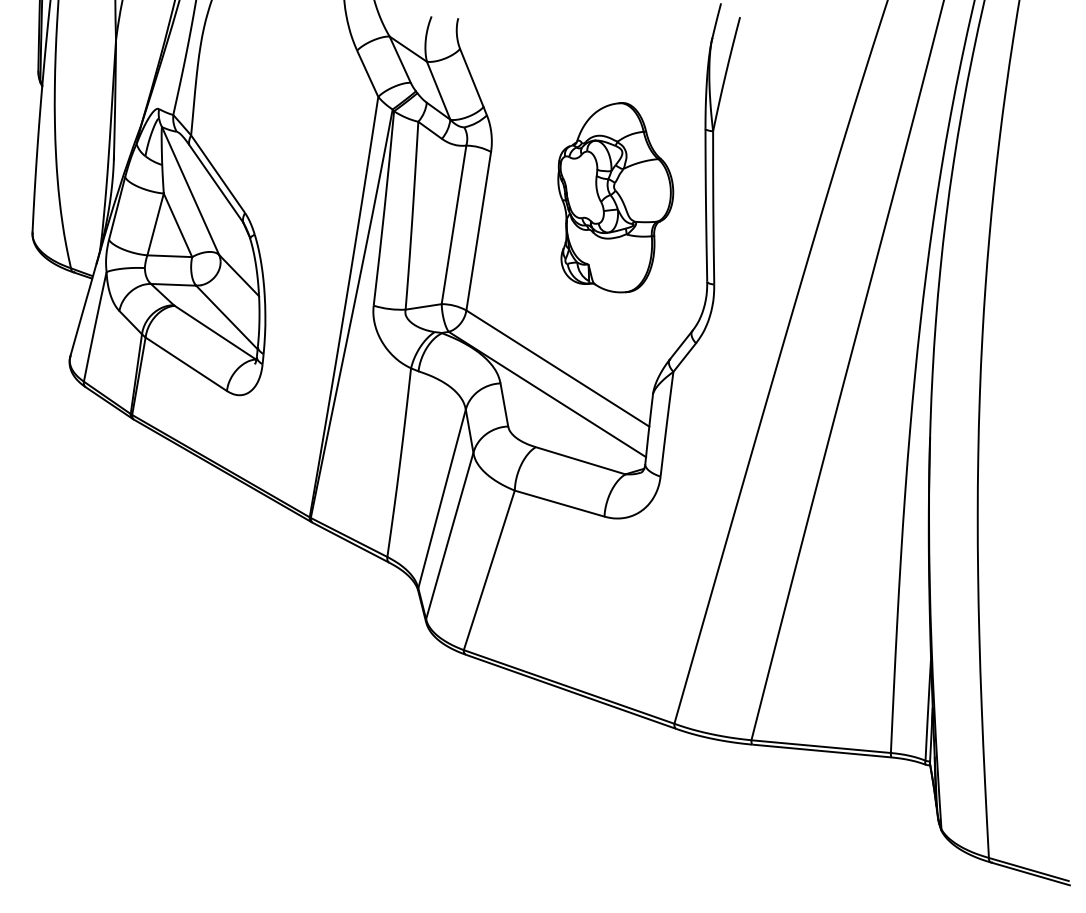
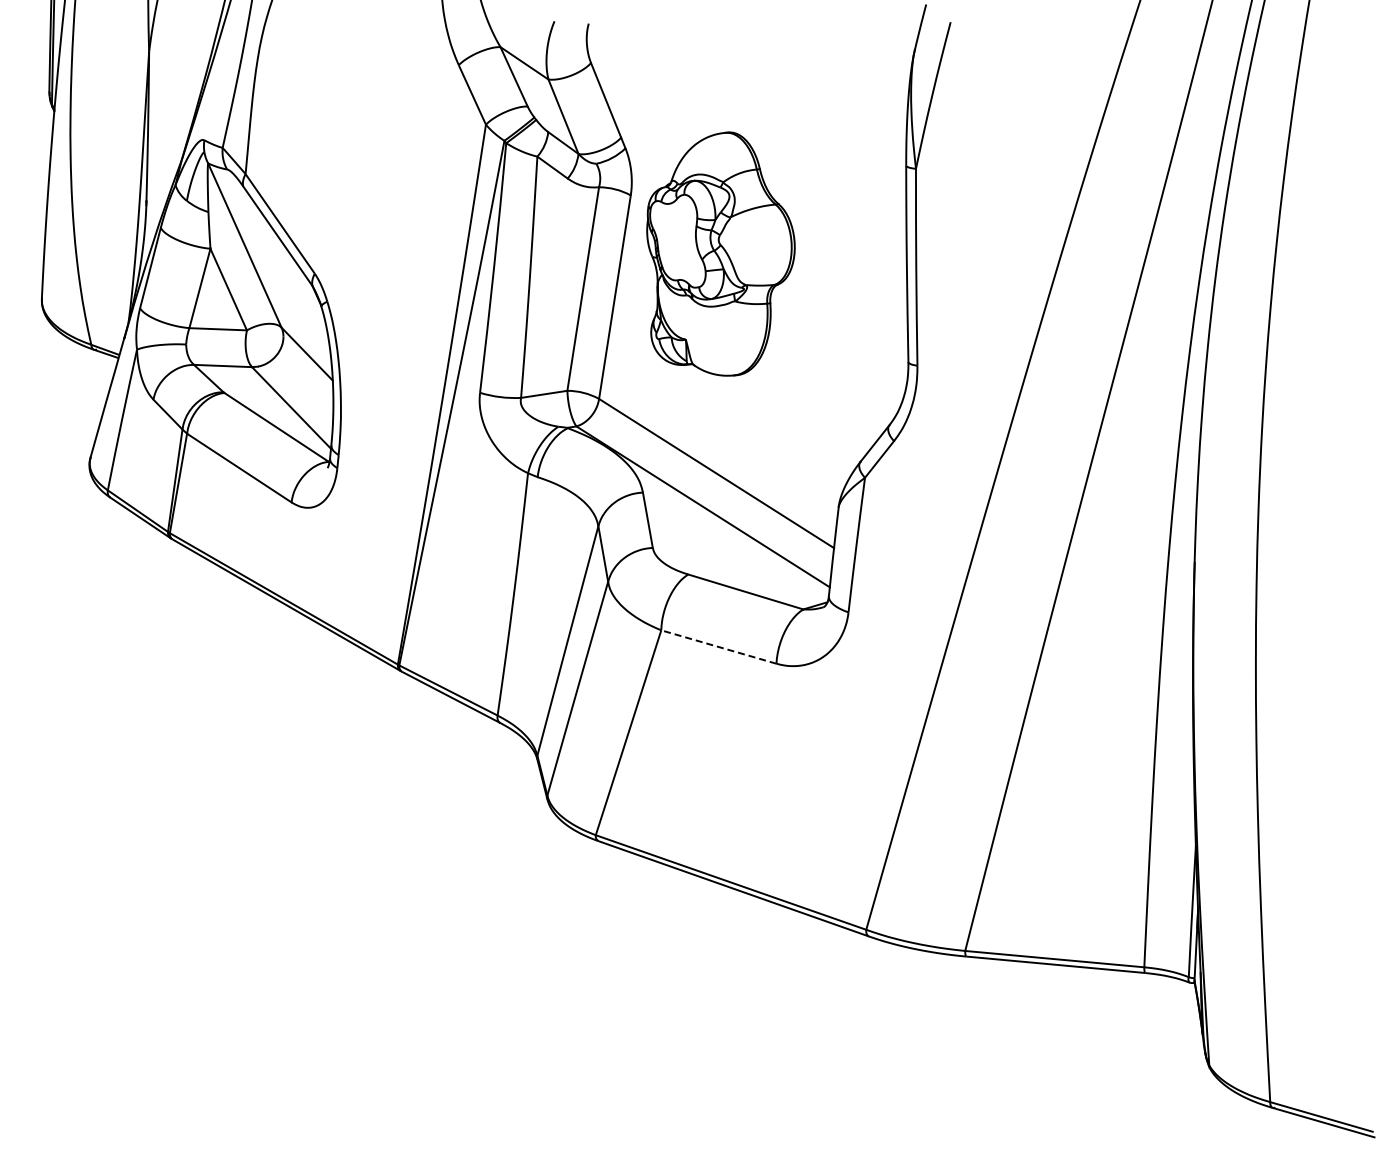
part: (615, 197) -> (720, 253), moved
line: (559, 503) -> (718, 647), solid -> dashed

